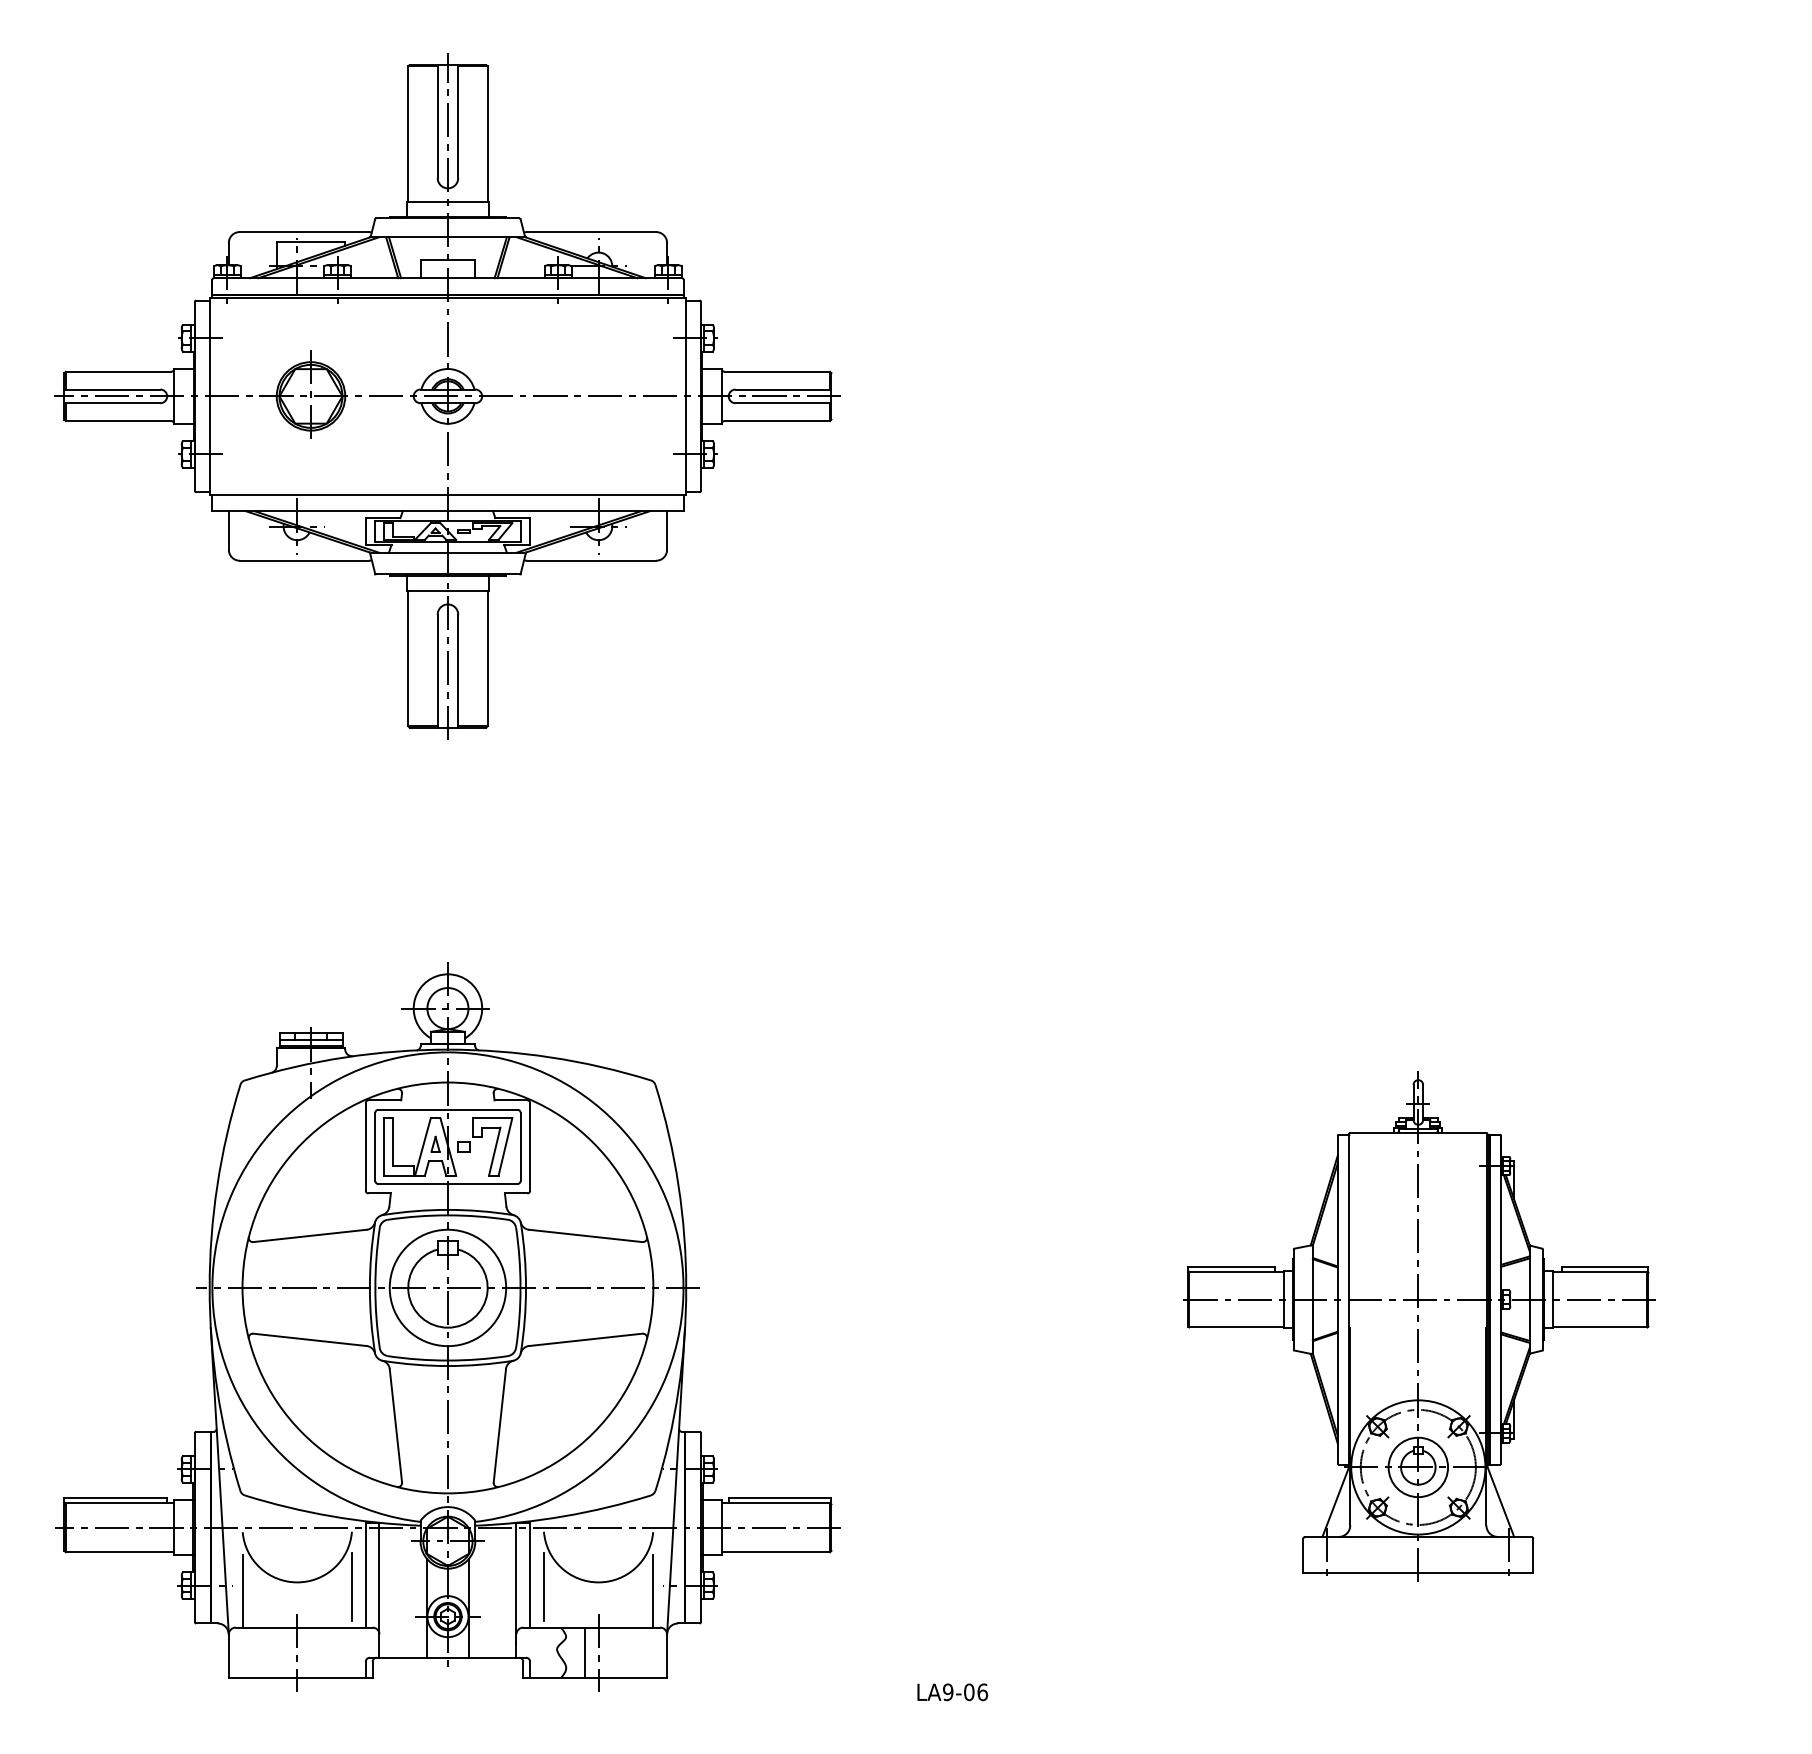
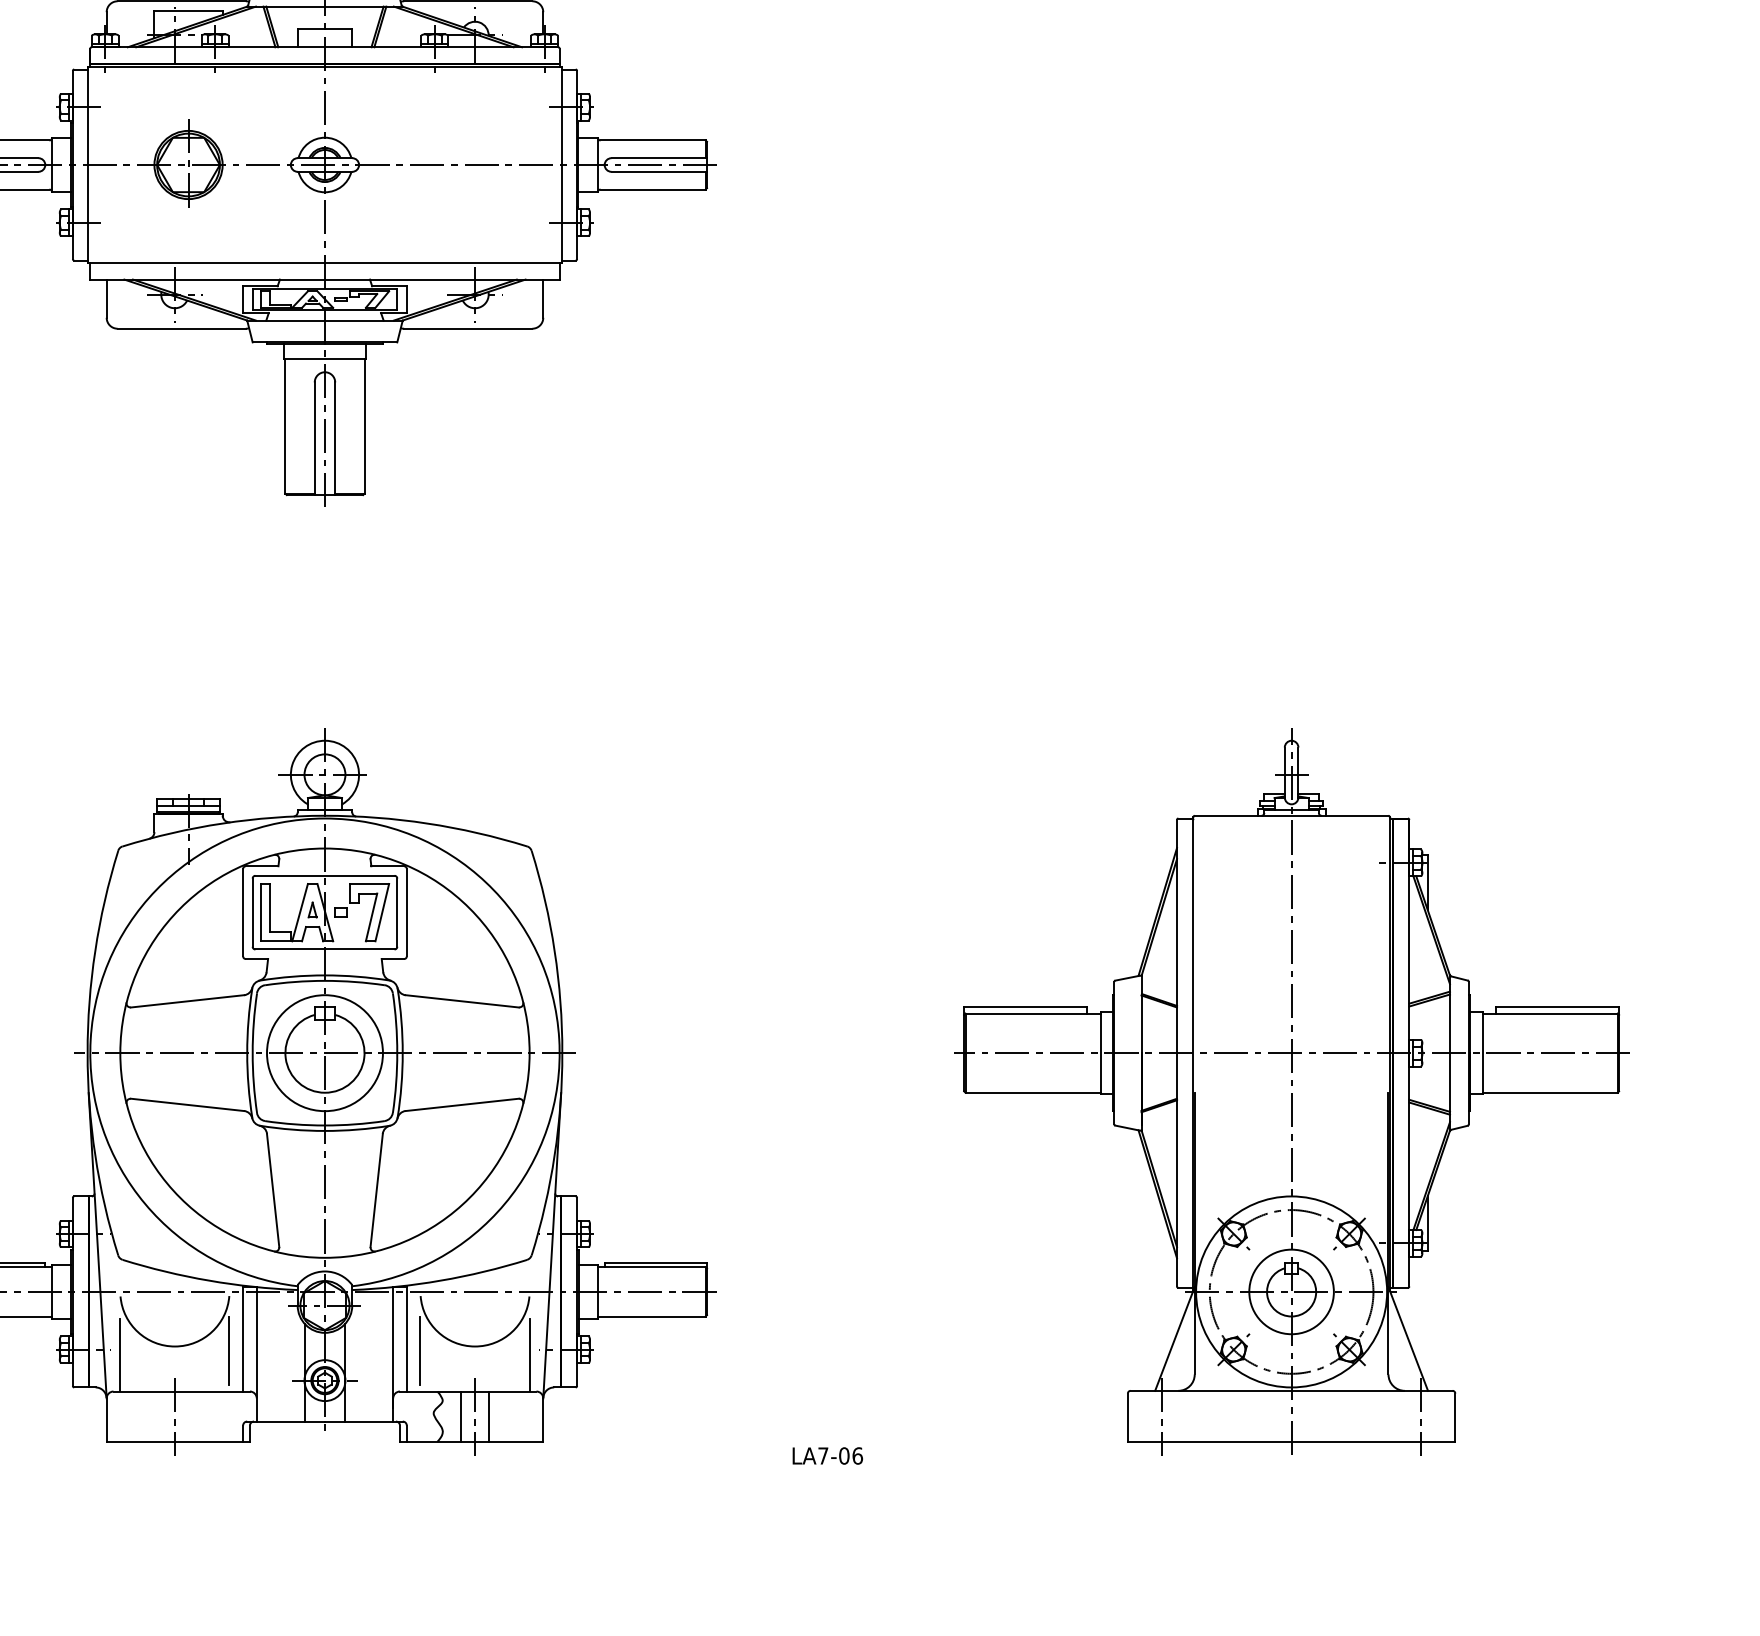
part: (1418, 1326) -> (1291, 1091), size x1.43
line: (612, 1652) -> (488, 1416), added
text: (948, 1692) -> (823, 1456), LA9-06 -> LA7-06

